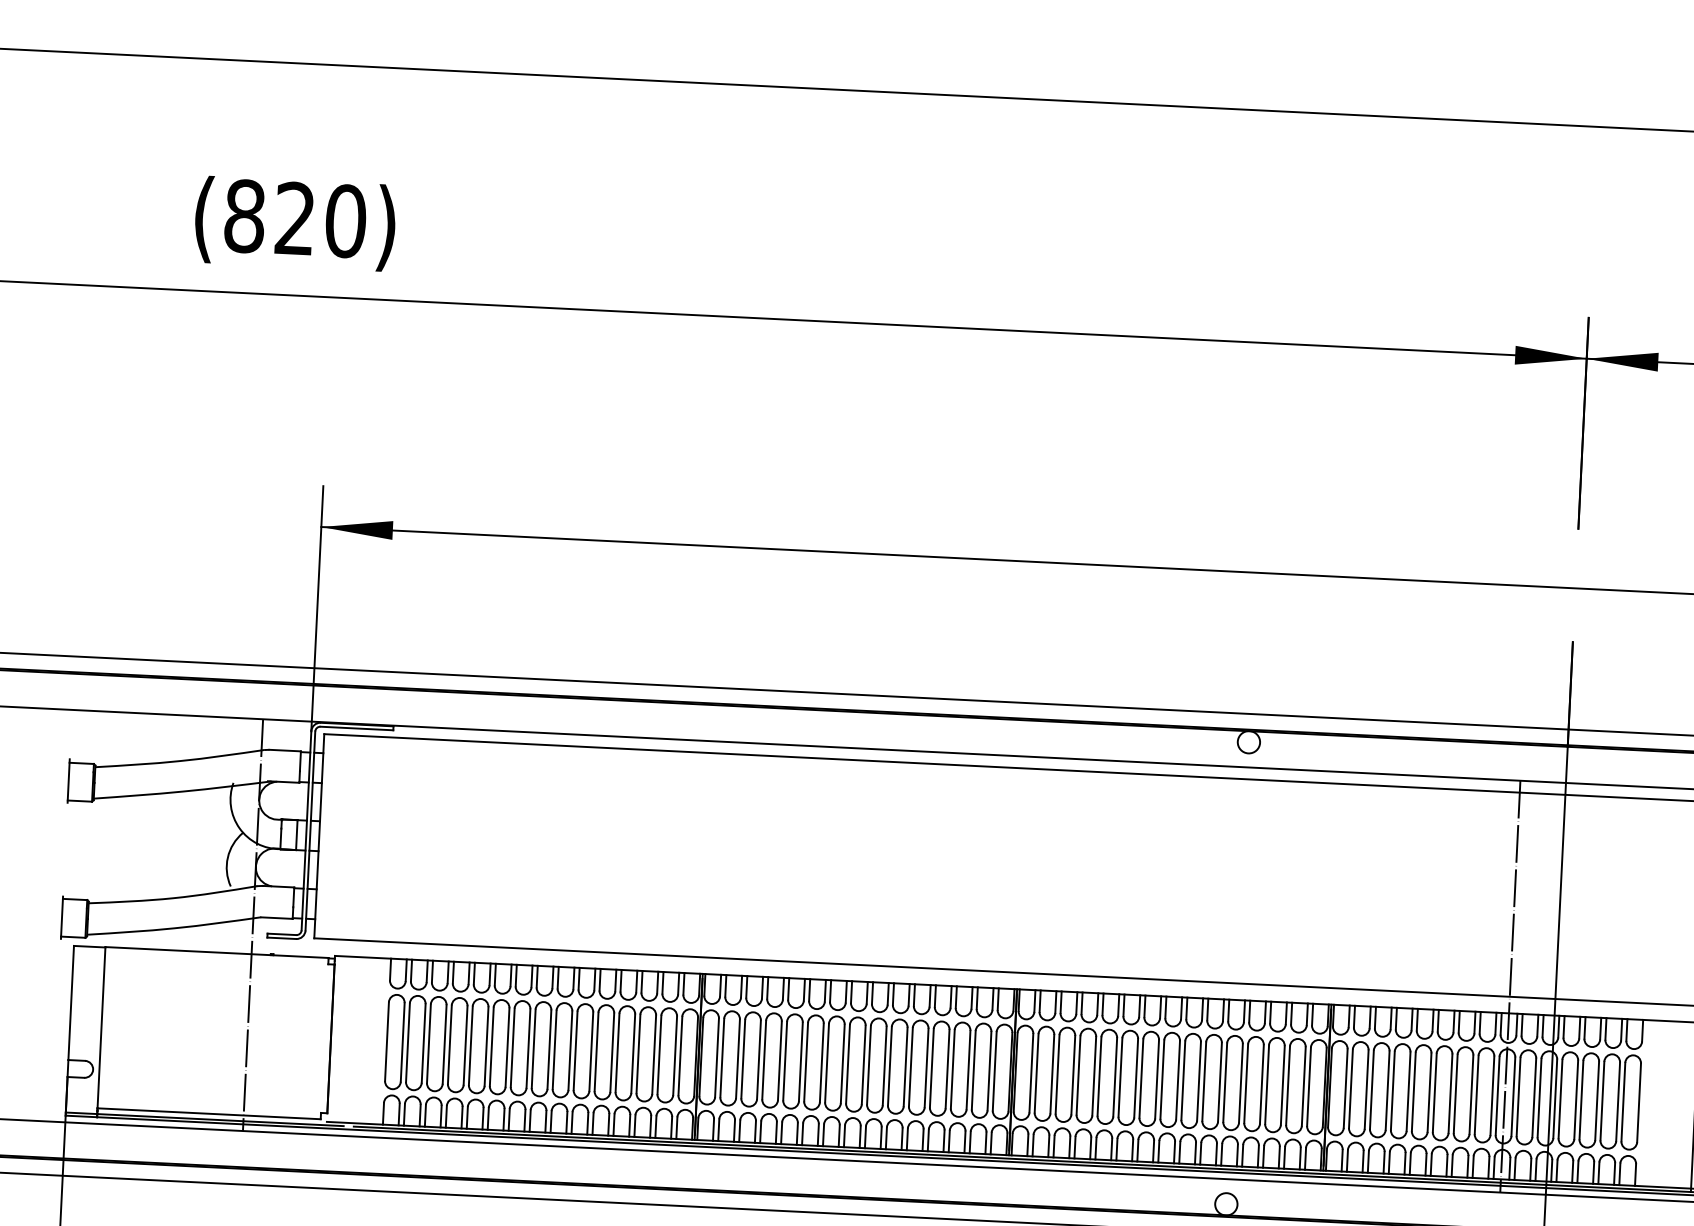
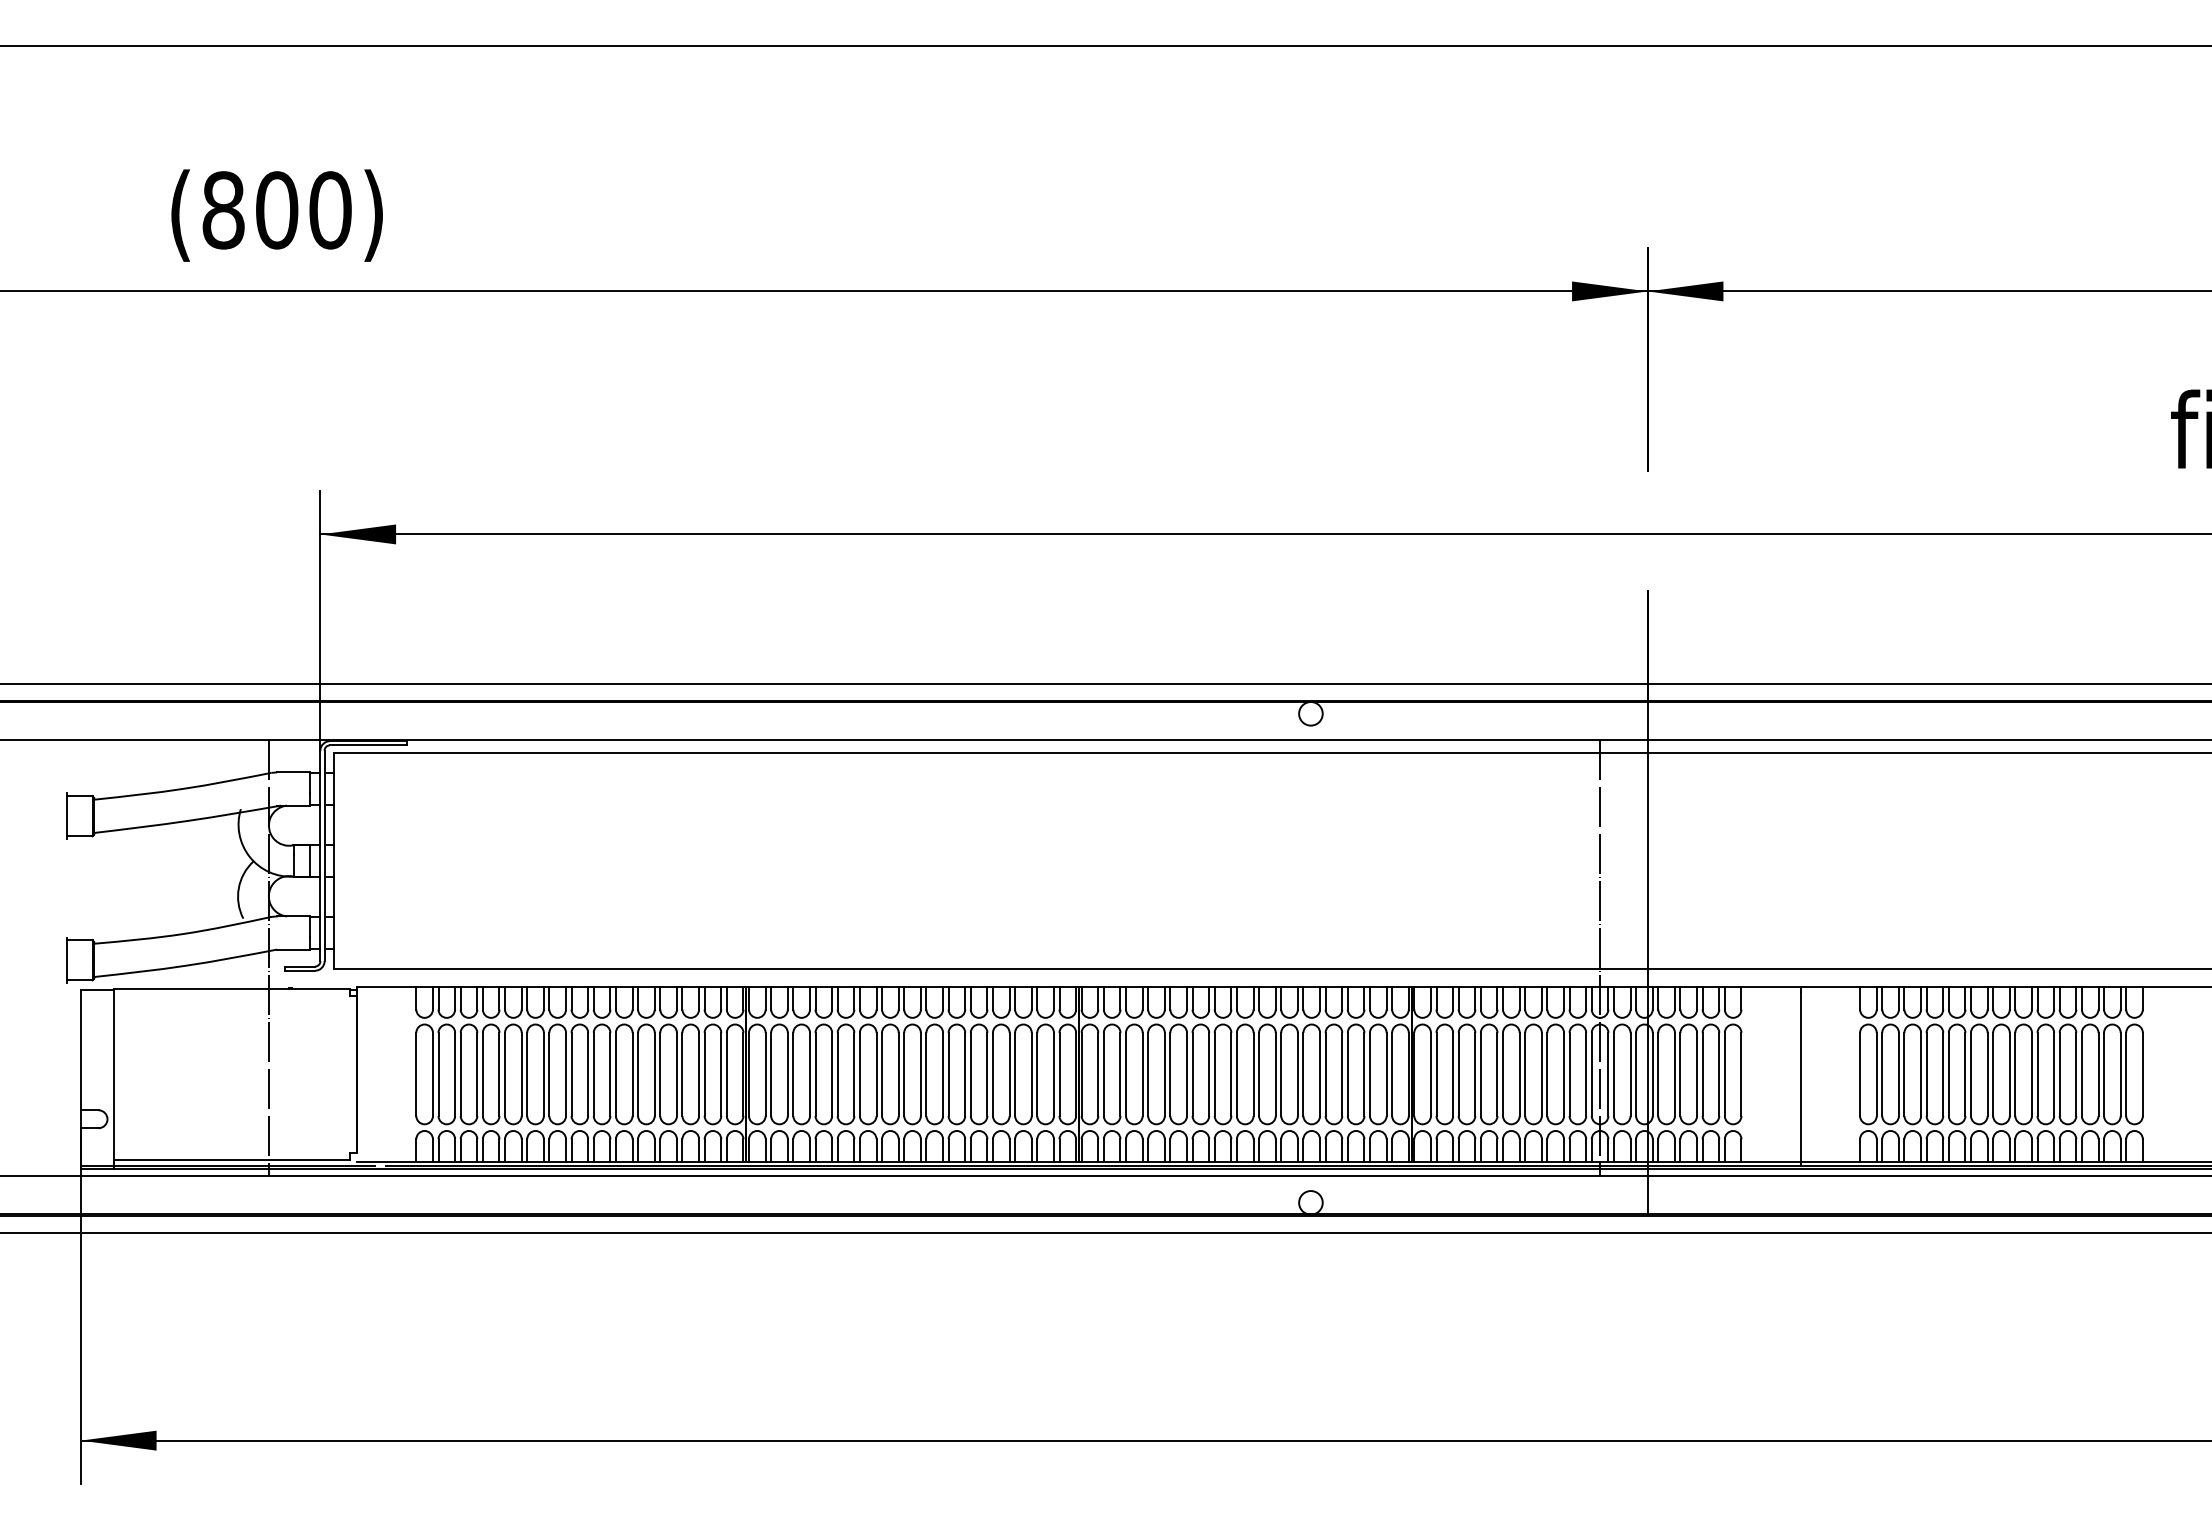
text: (295, 218) -> (277, 210), 820 -> 800

